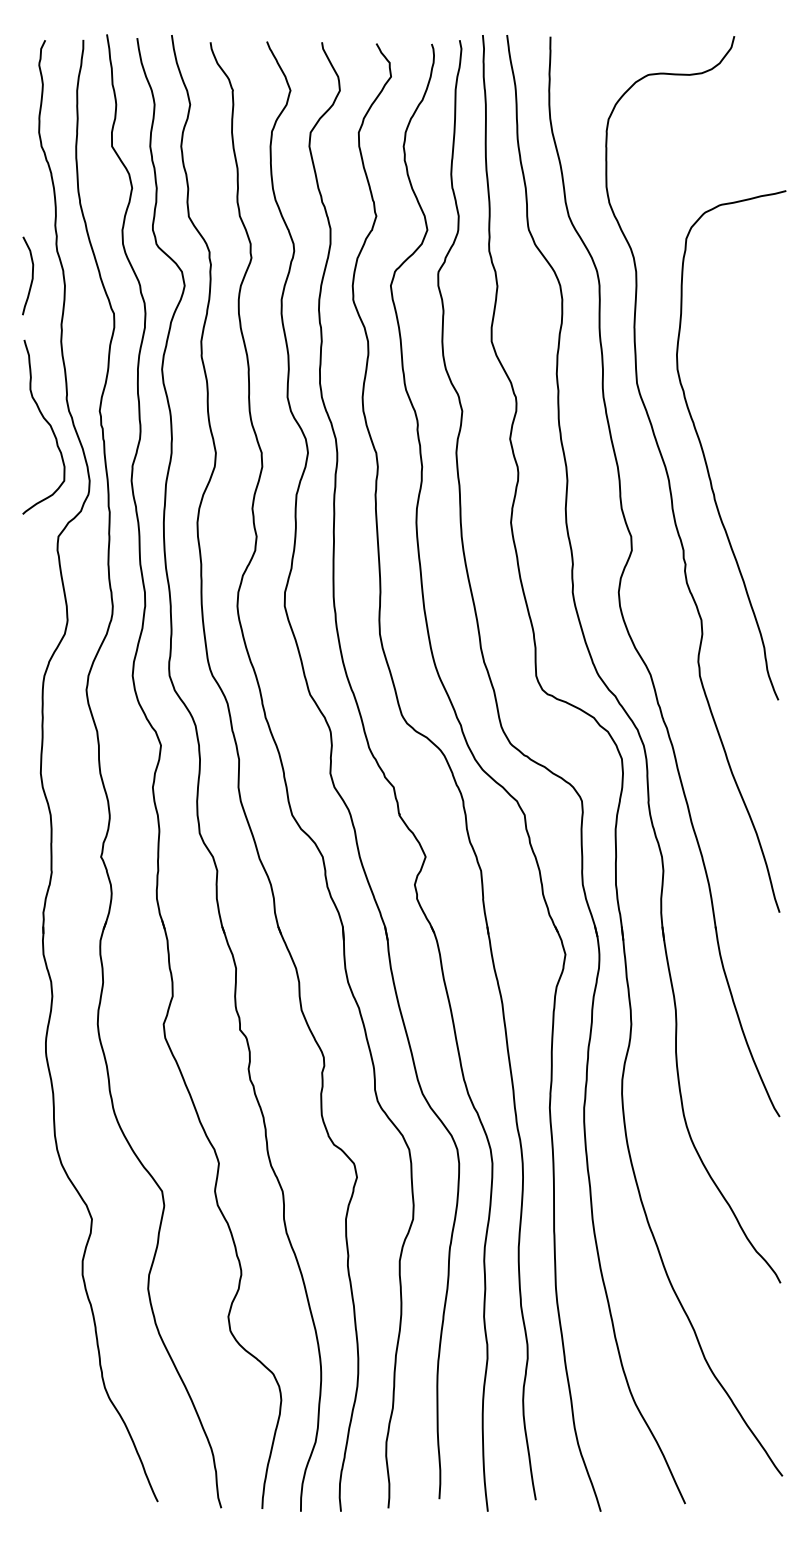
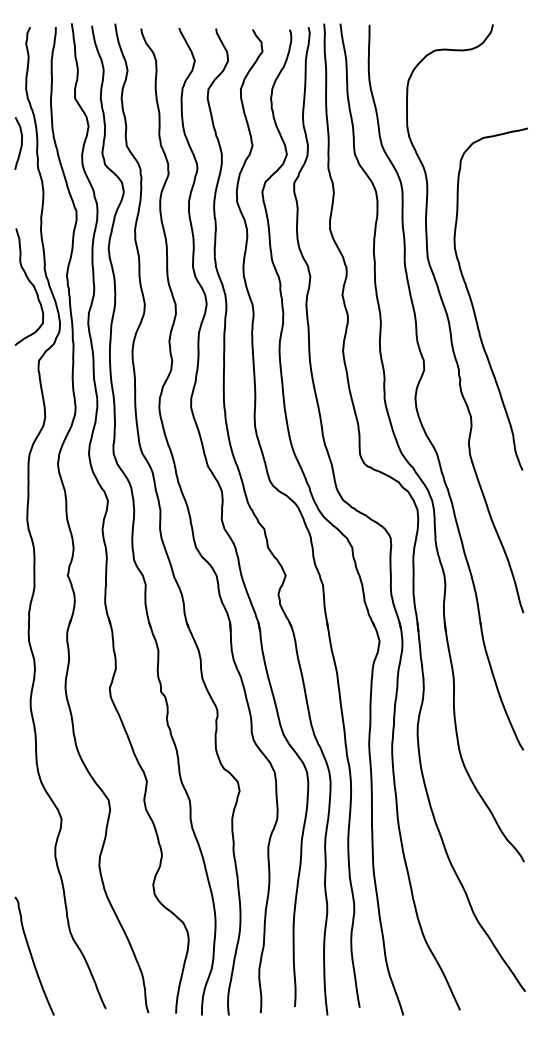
curve: (30, 277) -> (20, 144), moved
curve: (48, 1422) -> (32, 955), added

